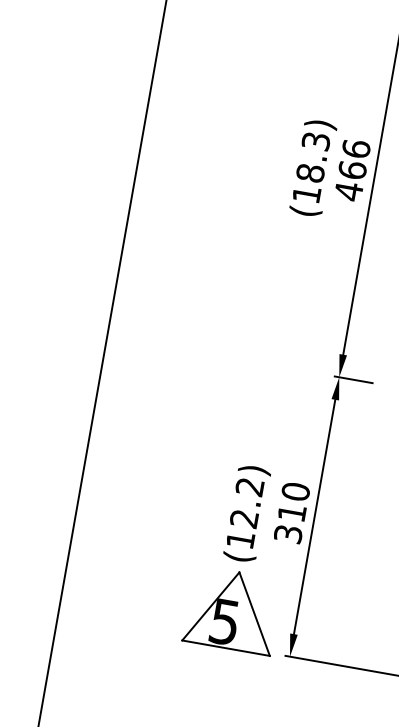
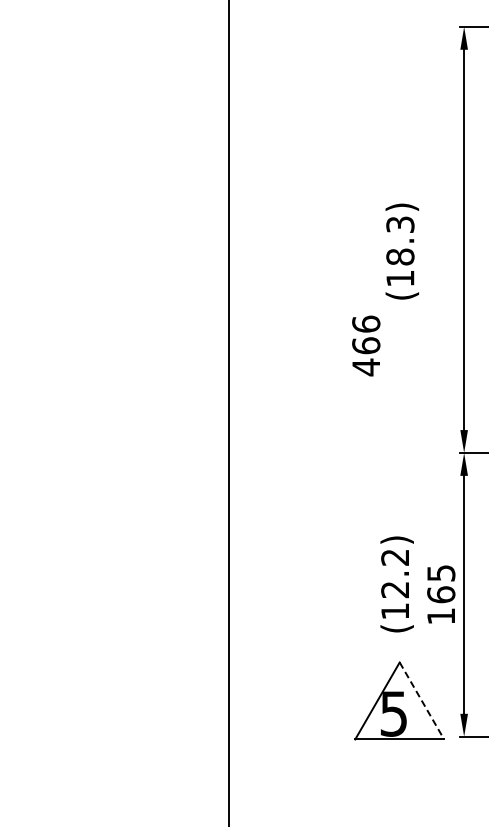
text: (352, 169) -> (366, 345), moved
text: (292, 512) -> (441, 594), 310 -> 165
text: (246, 513) -> (396, 584), moved
line: (255, 614) -> (422, 701), solid -> dashed

